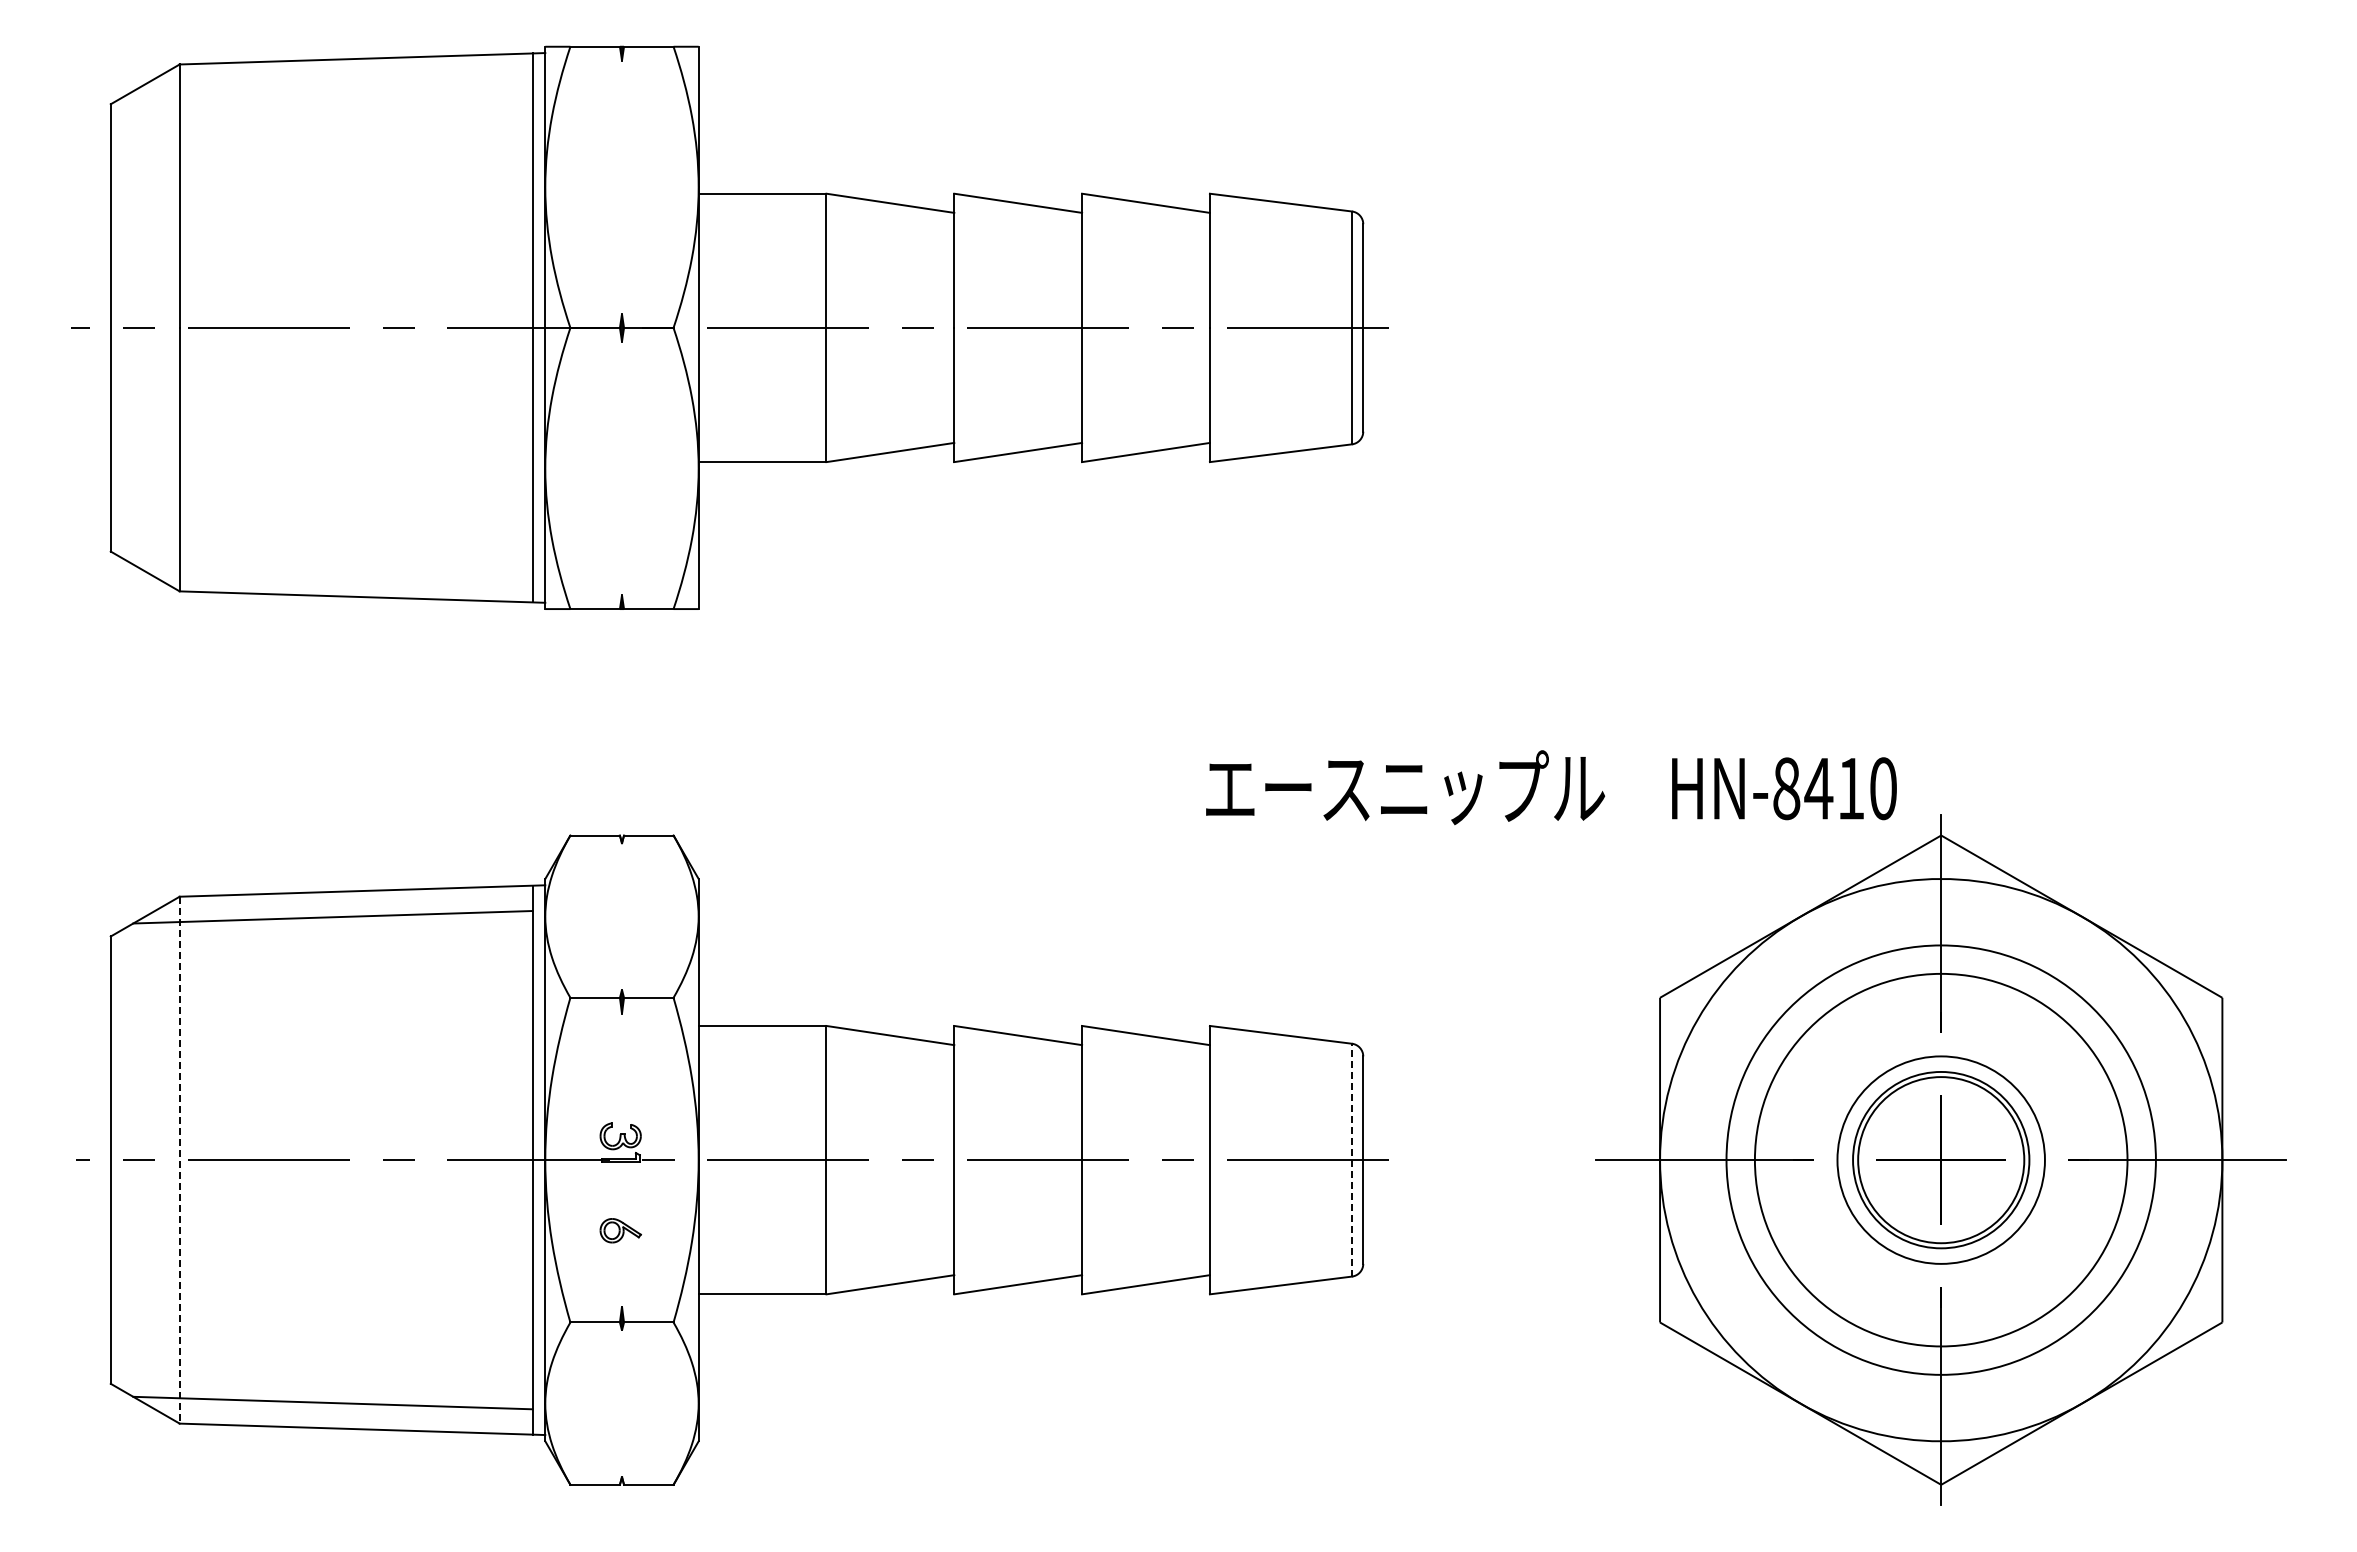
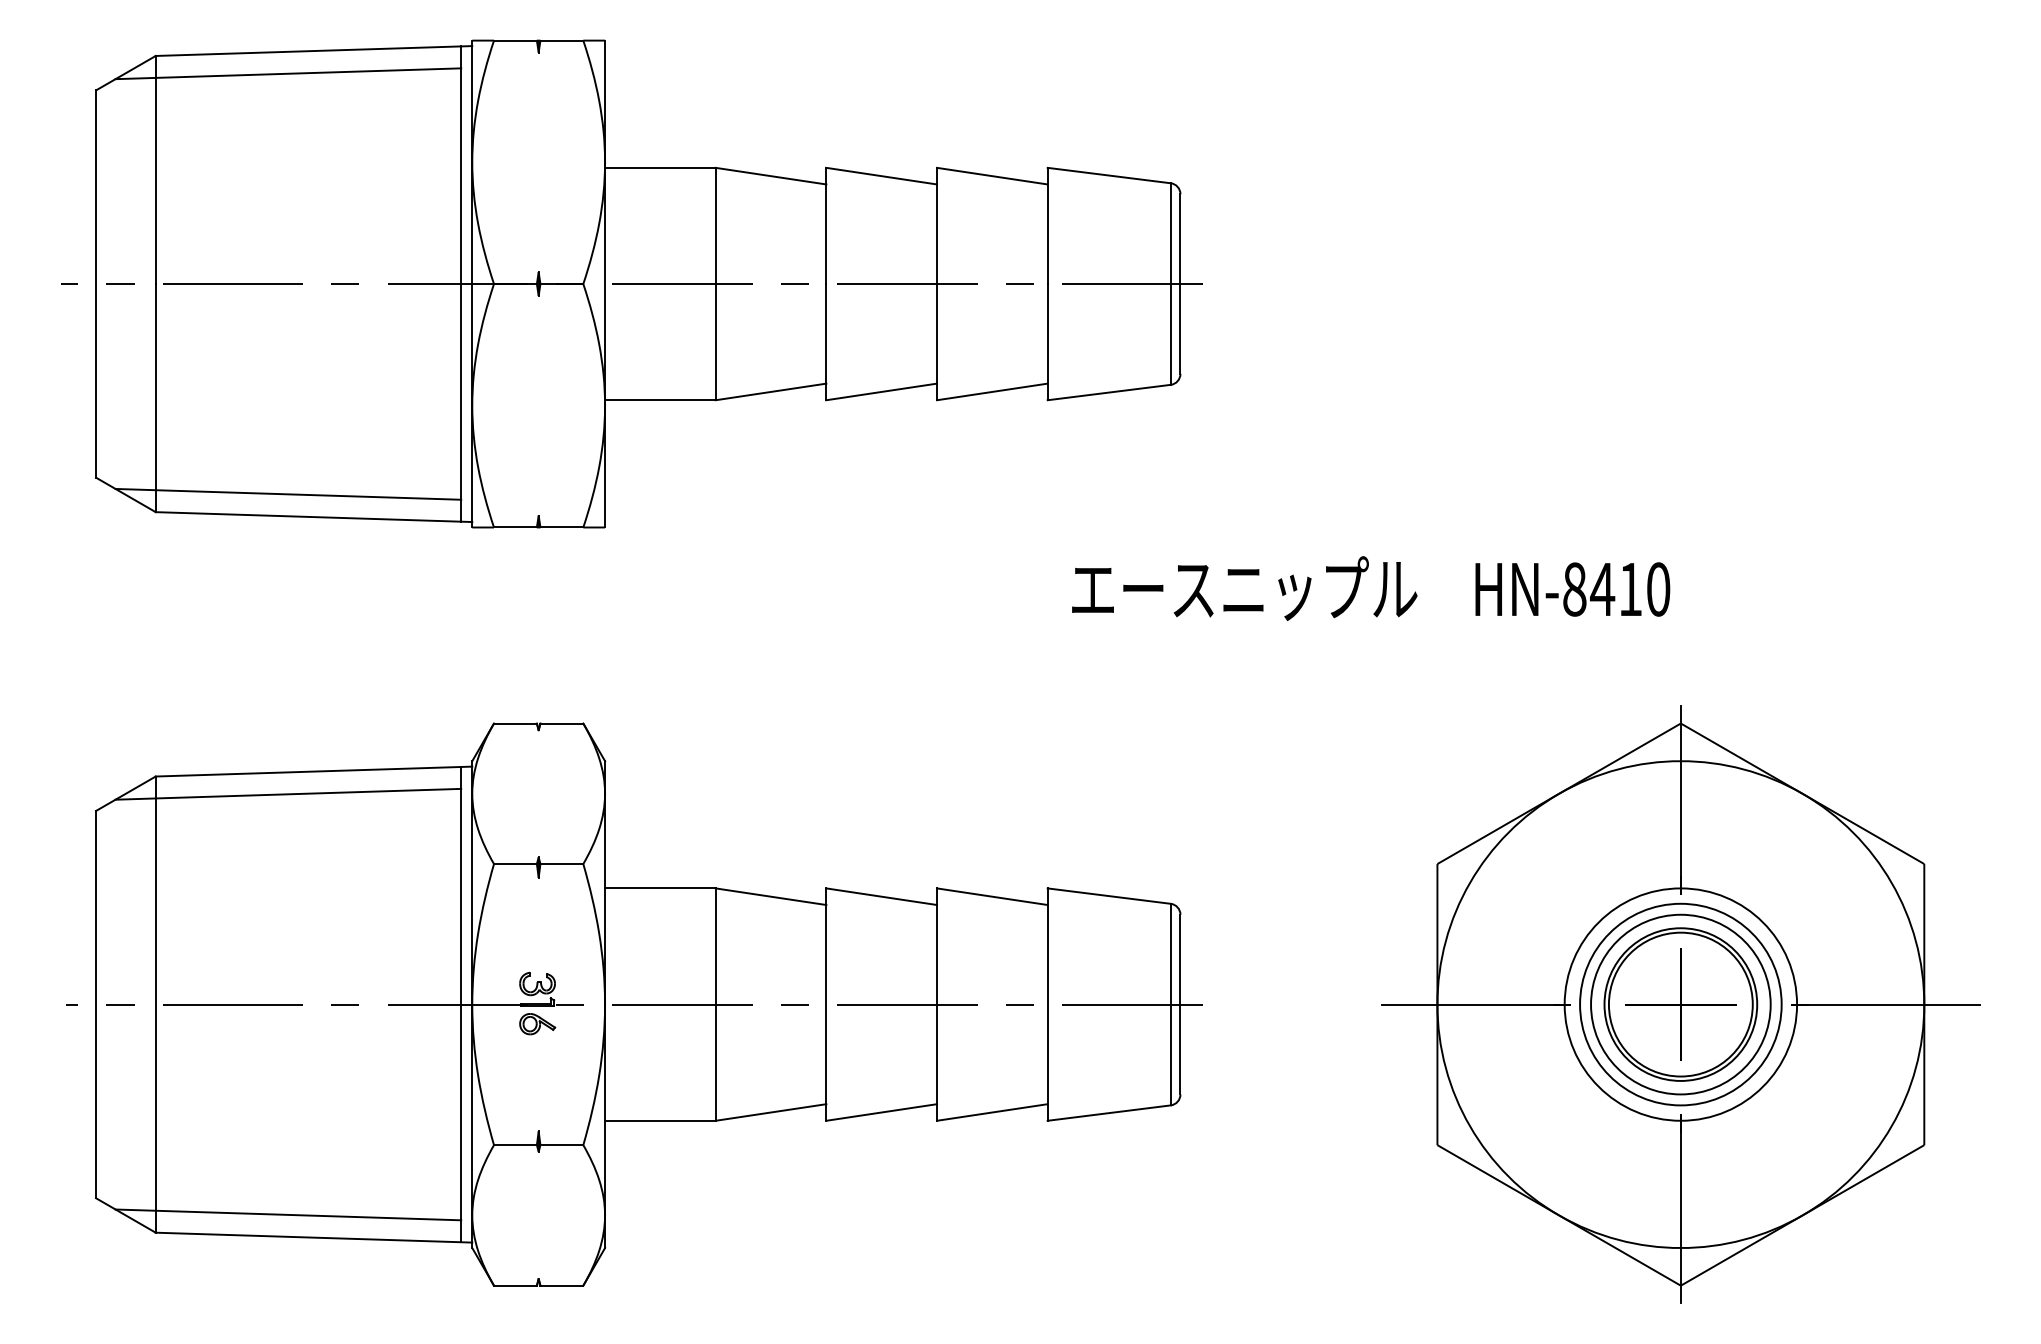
line: (332, 84) -> (288, 73), added
line: (332, 570) -> (288, 494), added
text: (1551, 787) -> (1371, 588), moved
line: (1352, 1159) -> (1171, 1004), dashed -> solid
circle: (1940, 1159) -> (1680, 1004), size x0.62
circle: (1941, 1159) -> (1681, 1004), size x0.62
line: (179, 1160) -> (155, 1004), dashed -> solid
part: (620, 1230) -> (537, 1023), moved

